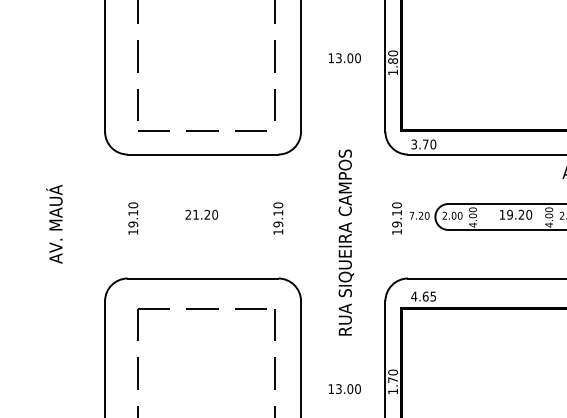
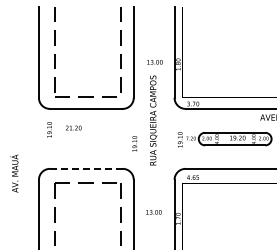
text: (201, 213) -> (73, 127), moved
text: (133, 217) -> (49, 129), moved
text: (277, 217) -> (134, 143), moved
text: (54, 224) -> (14, 173), moved
text: (345, 242) -> (153, 120), moved
line: (203, 277) -> (86, 168), solid -> dashed
text: (343, 389) -> (153, 212), moved

